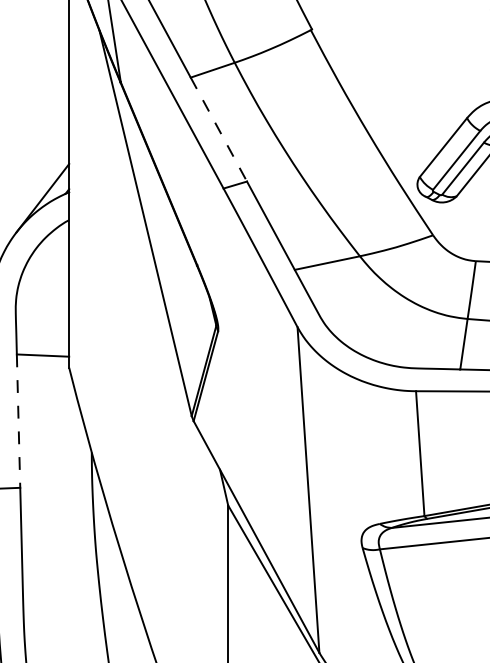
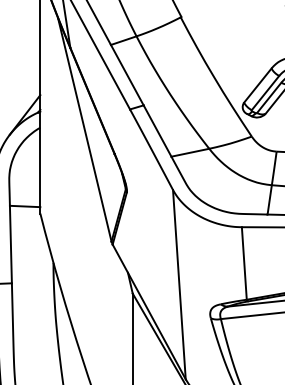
line: (219, 130) -> (127, 75), dashed -> solid
line: (17, 420) -> (10, 244), dashed -> solid

